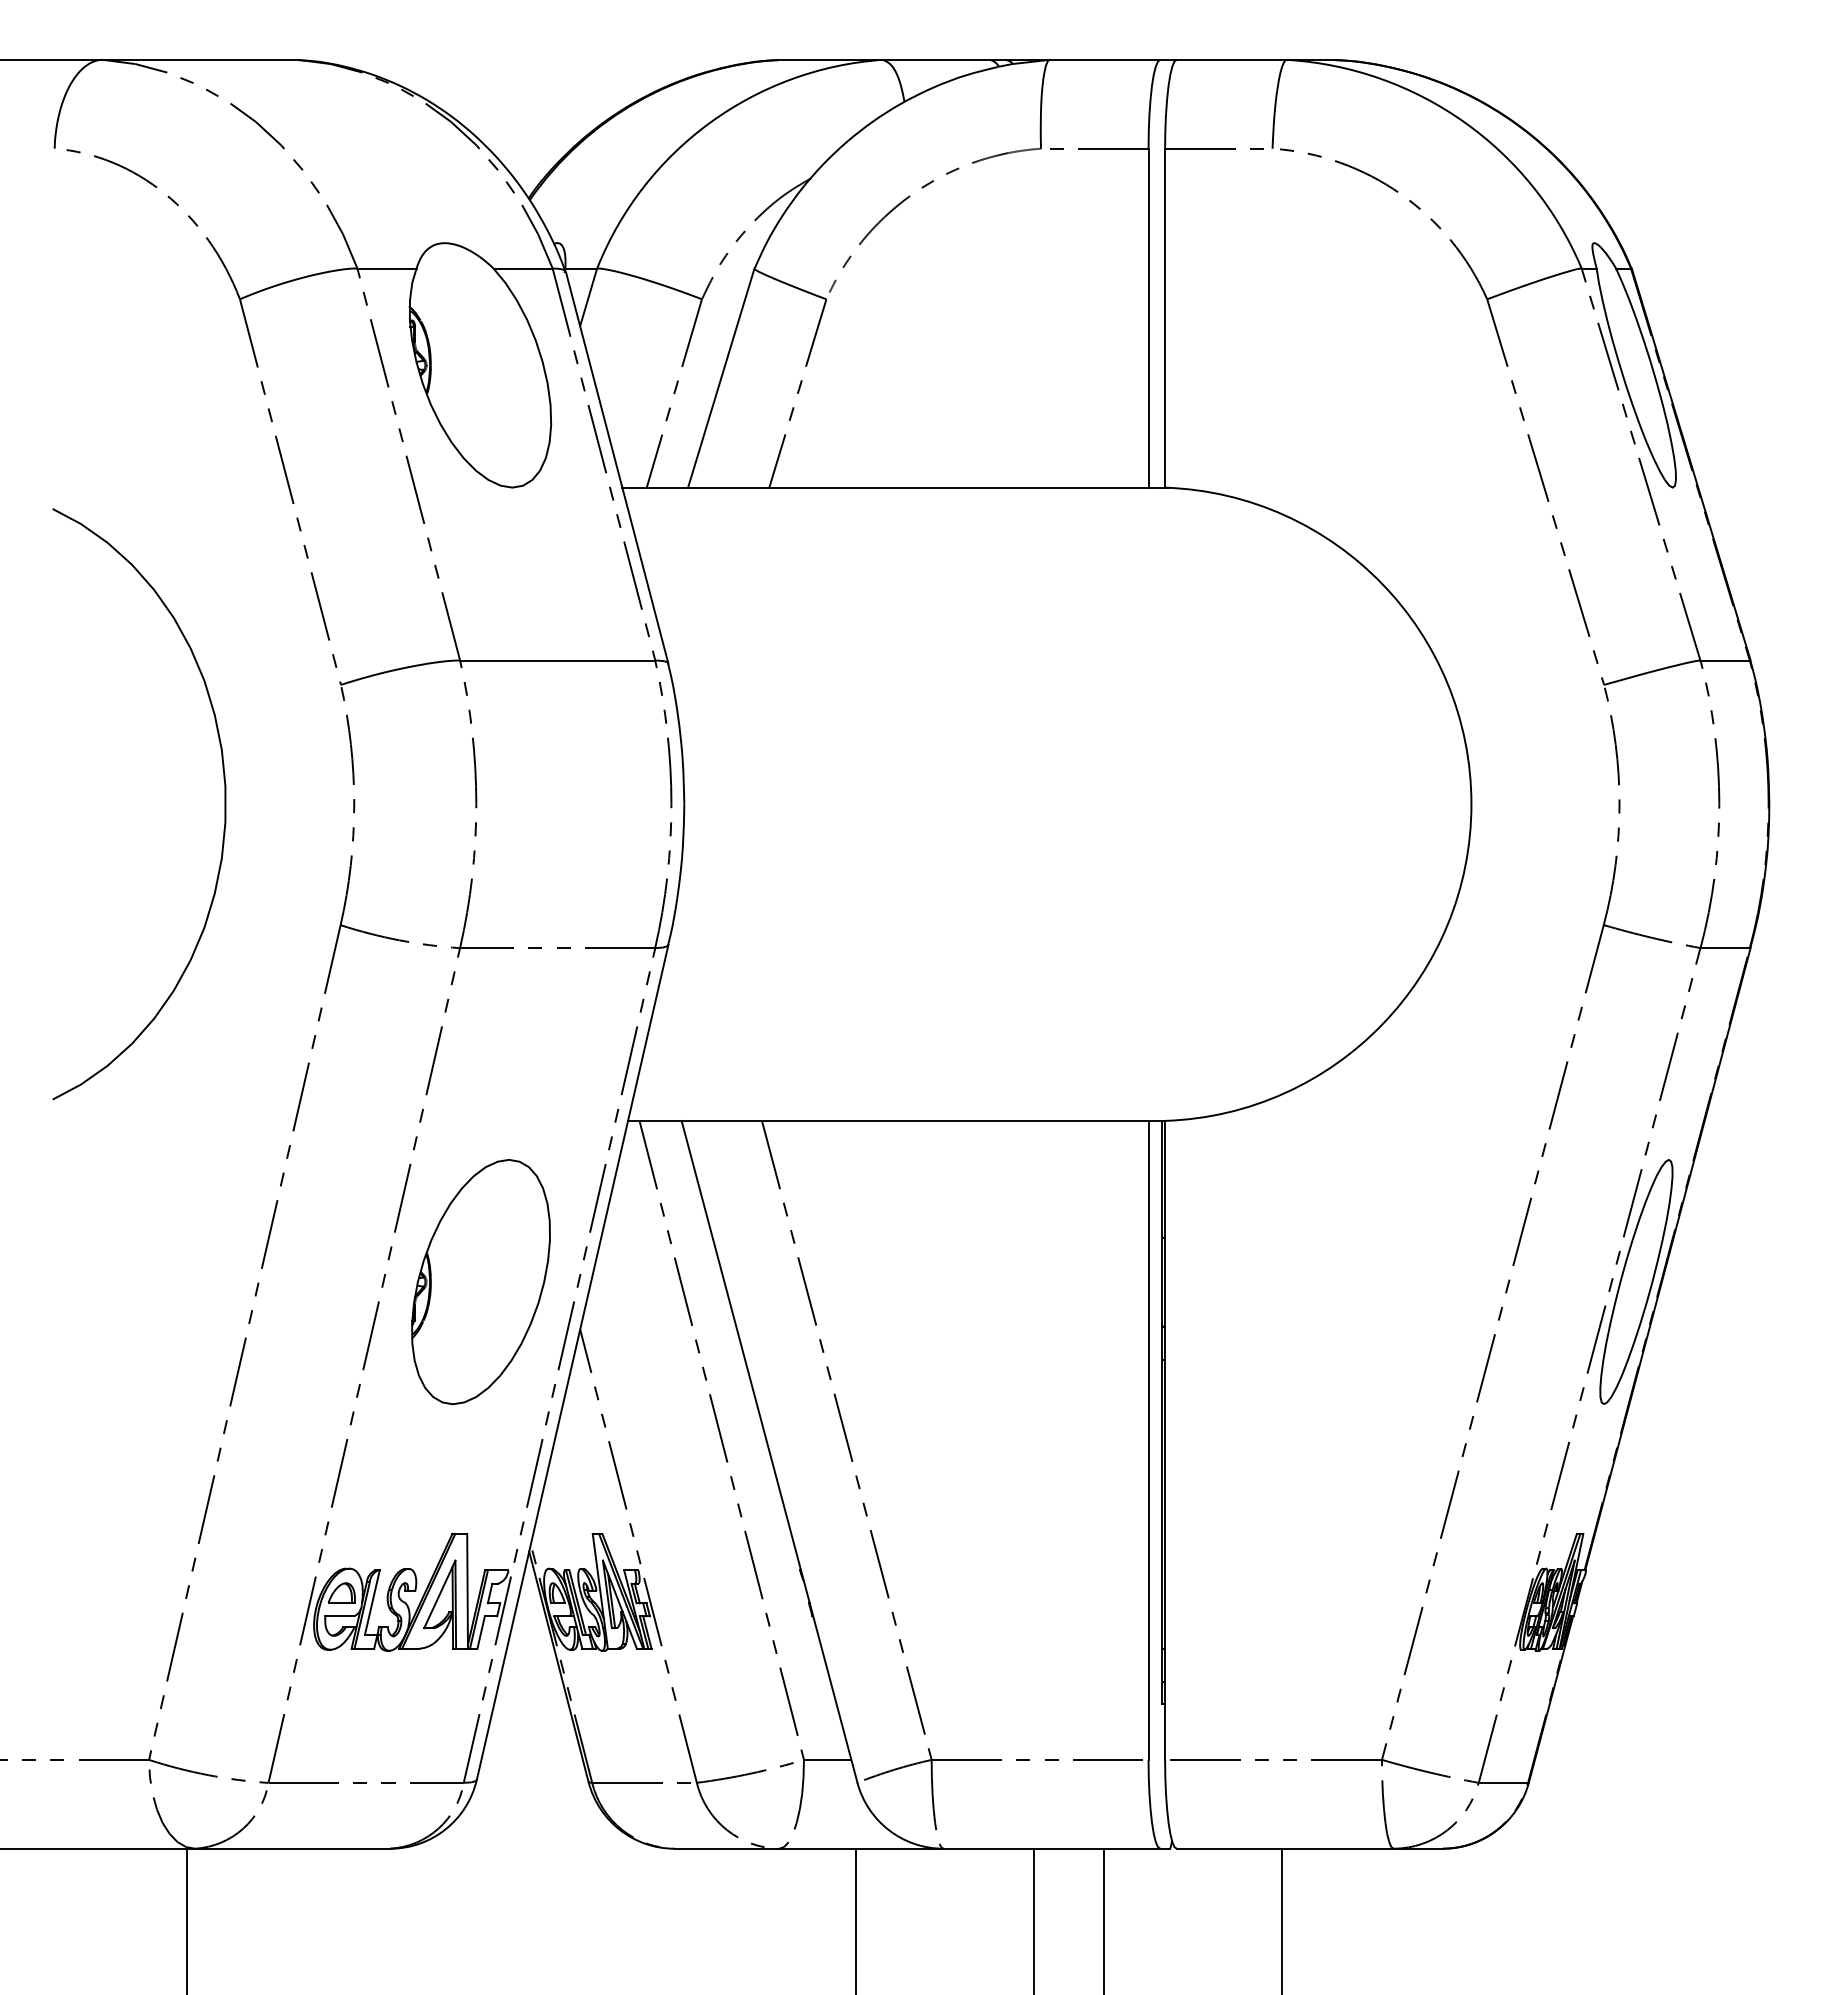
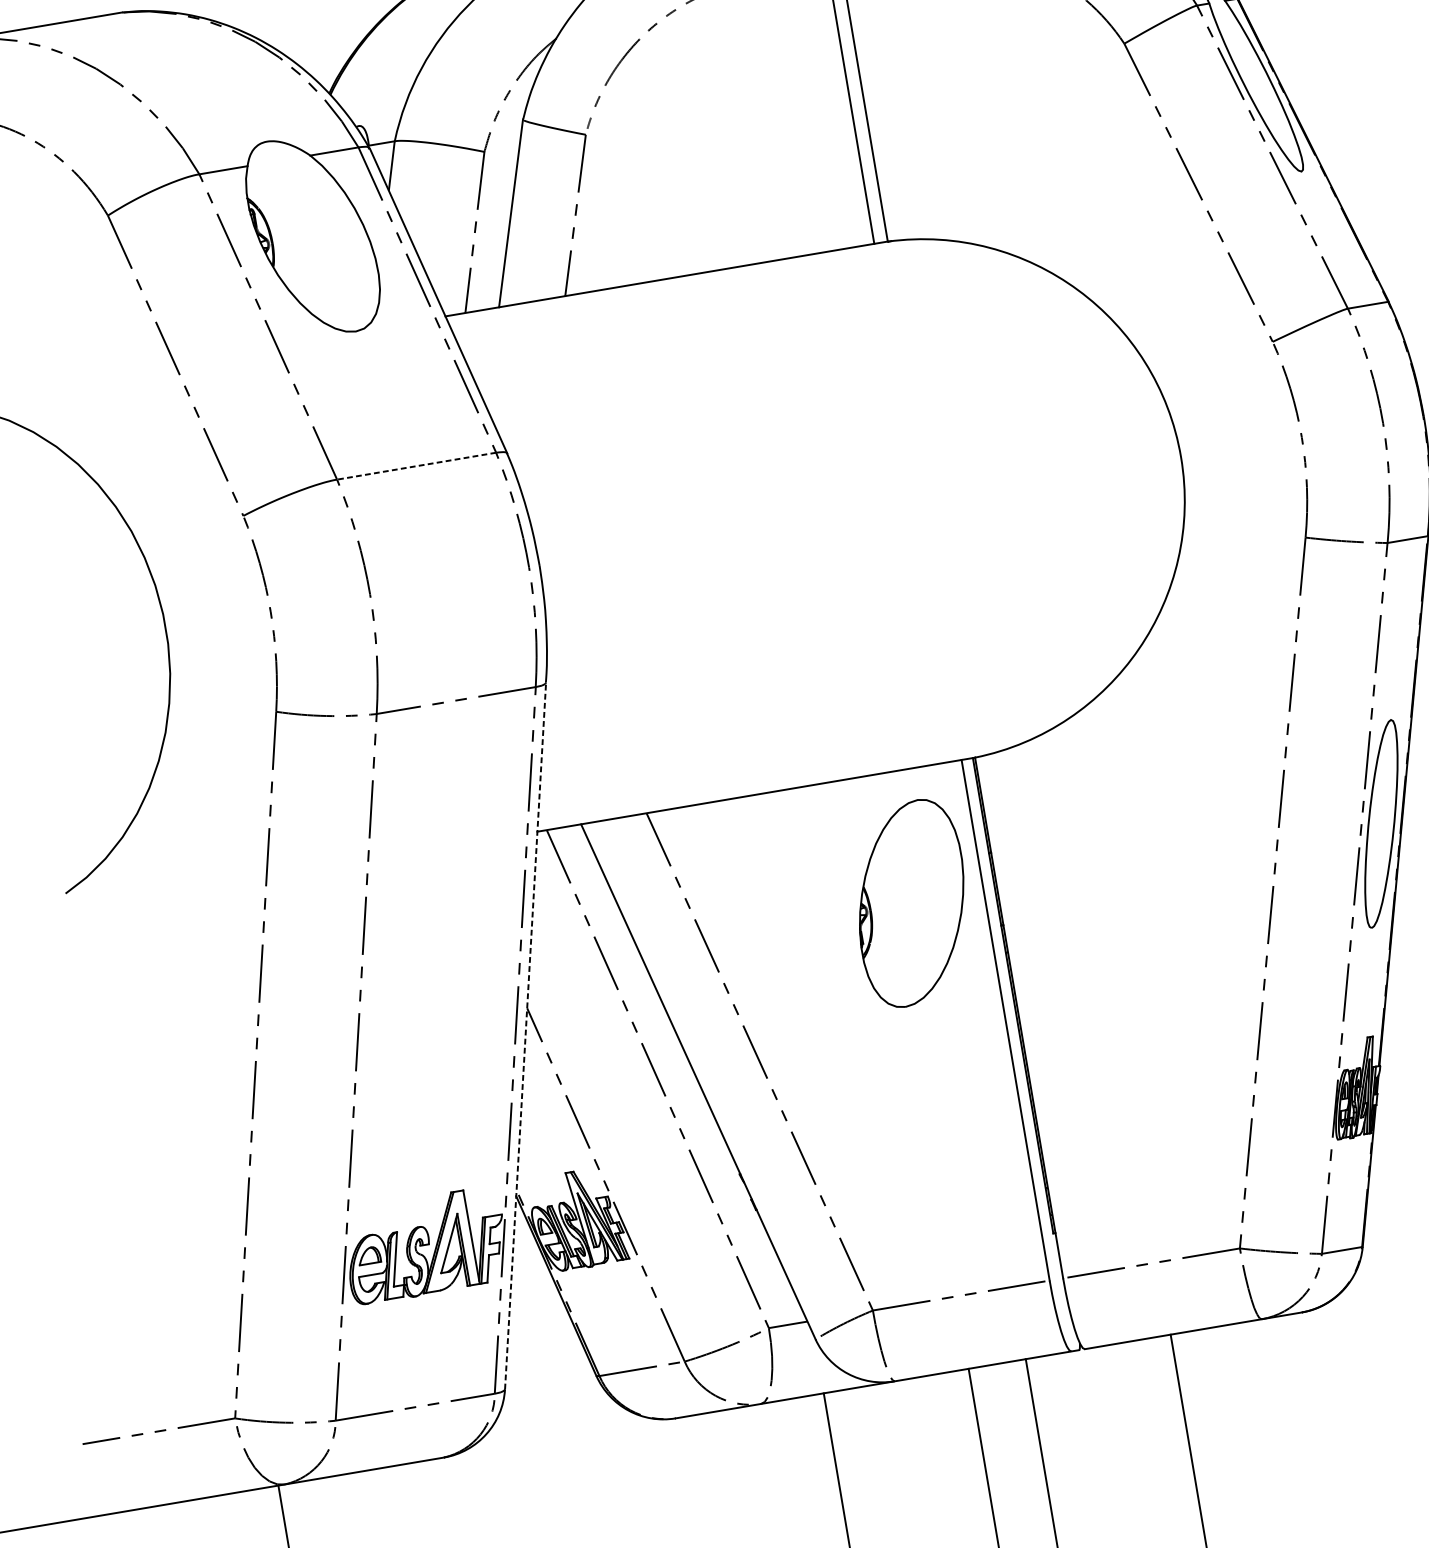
line: (557, 660) -> (416, 466), solid -> dashed
part: (480, 1282) -> (911, 903), moved
line: (572, 1361) -> (525, 1035), solid -> dashed

